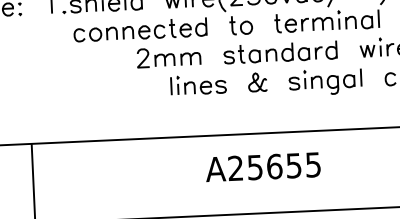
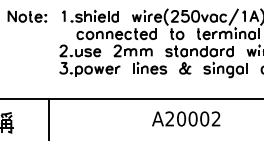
part: (96, 76) -> (89, 60), added
text: (283, 165) -> (198, 118), A25655 -> A20002

